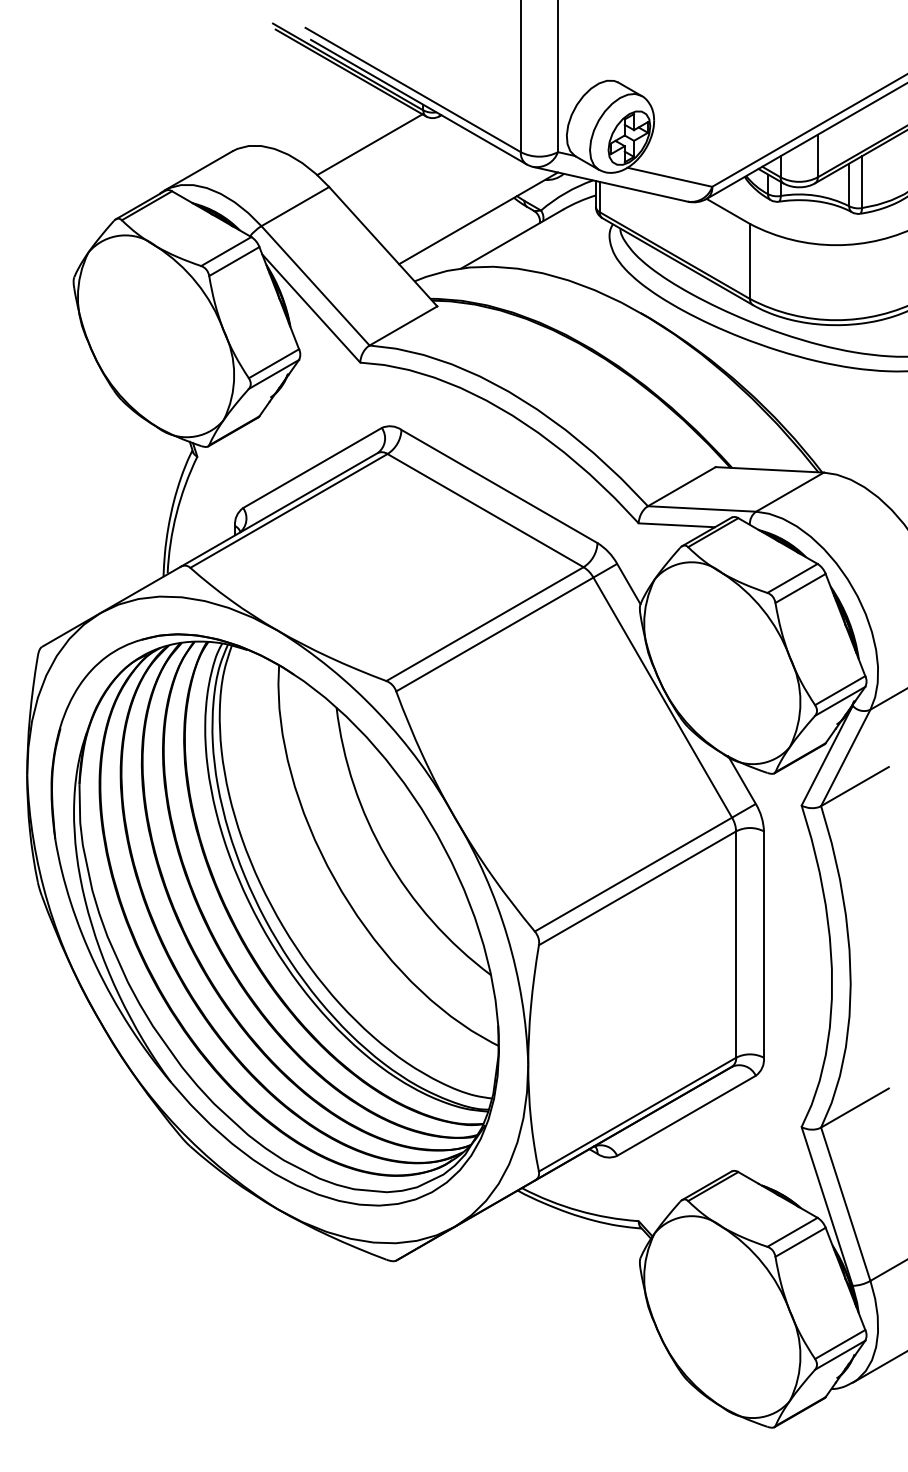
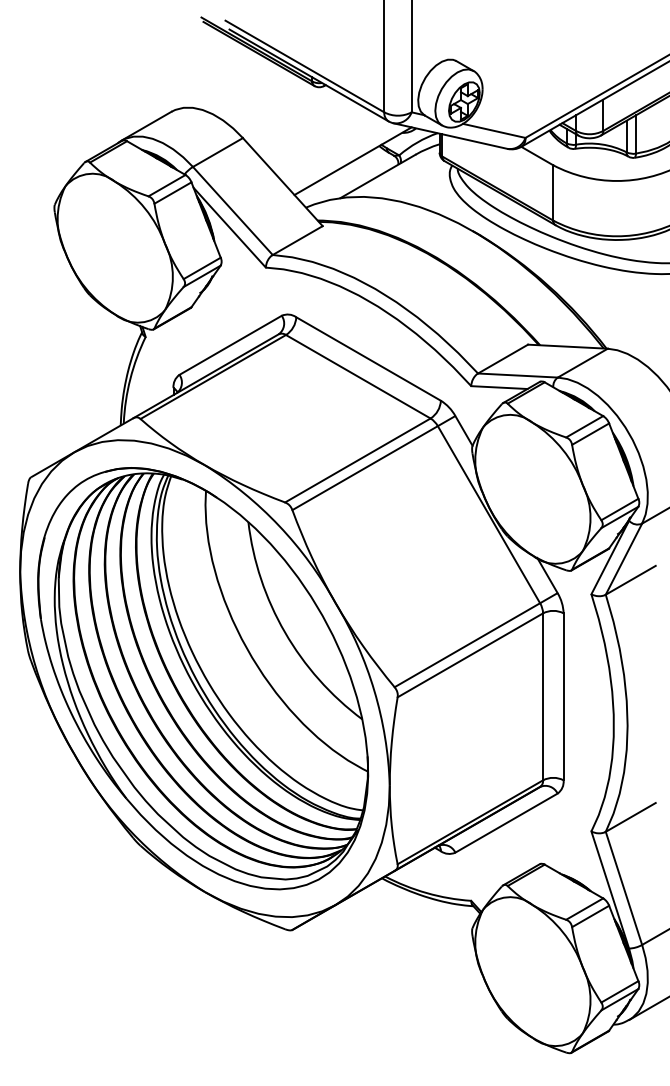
line: (369, 144) -> (272, 106), removed

